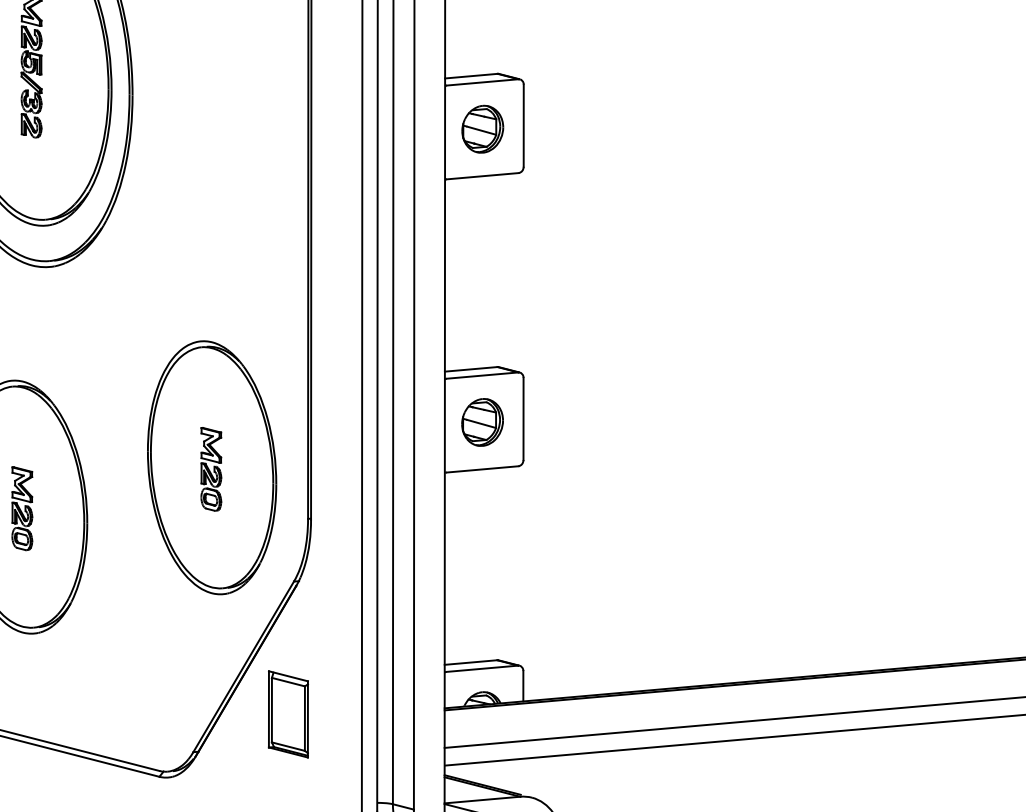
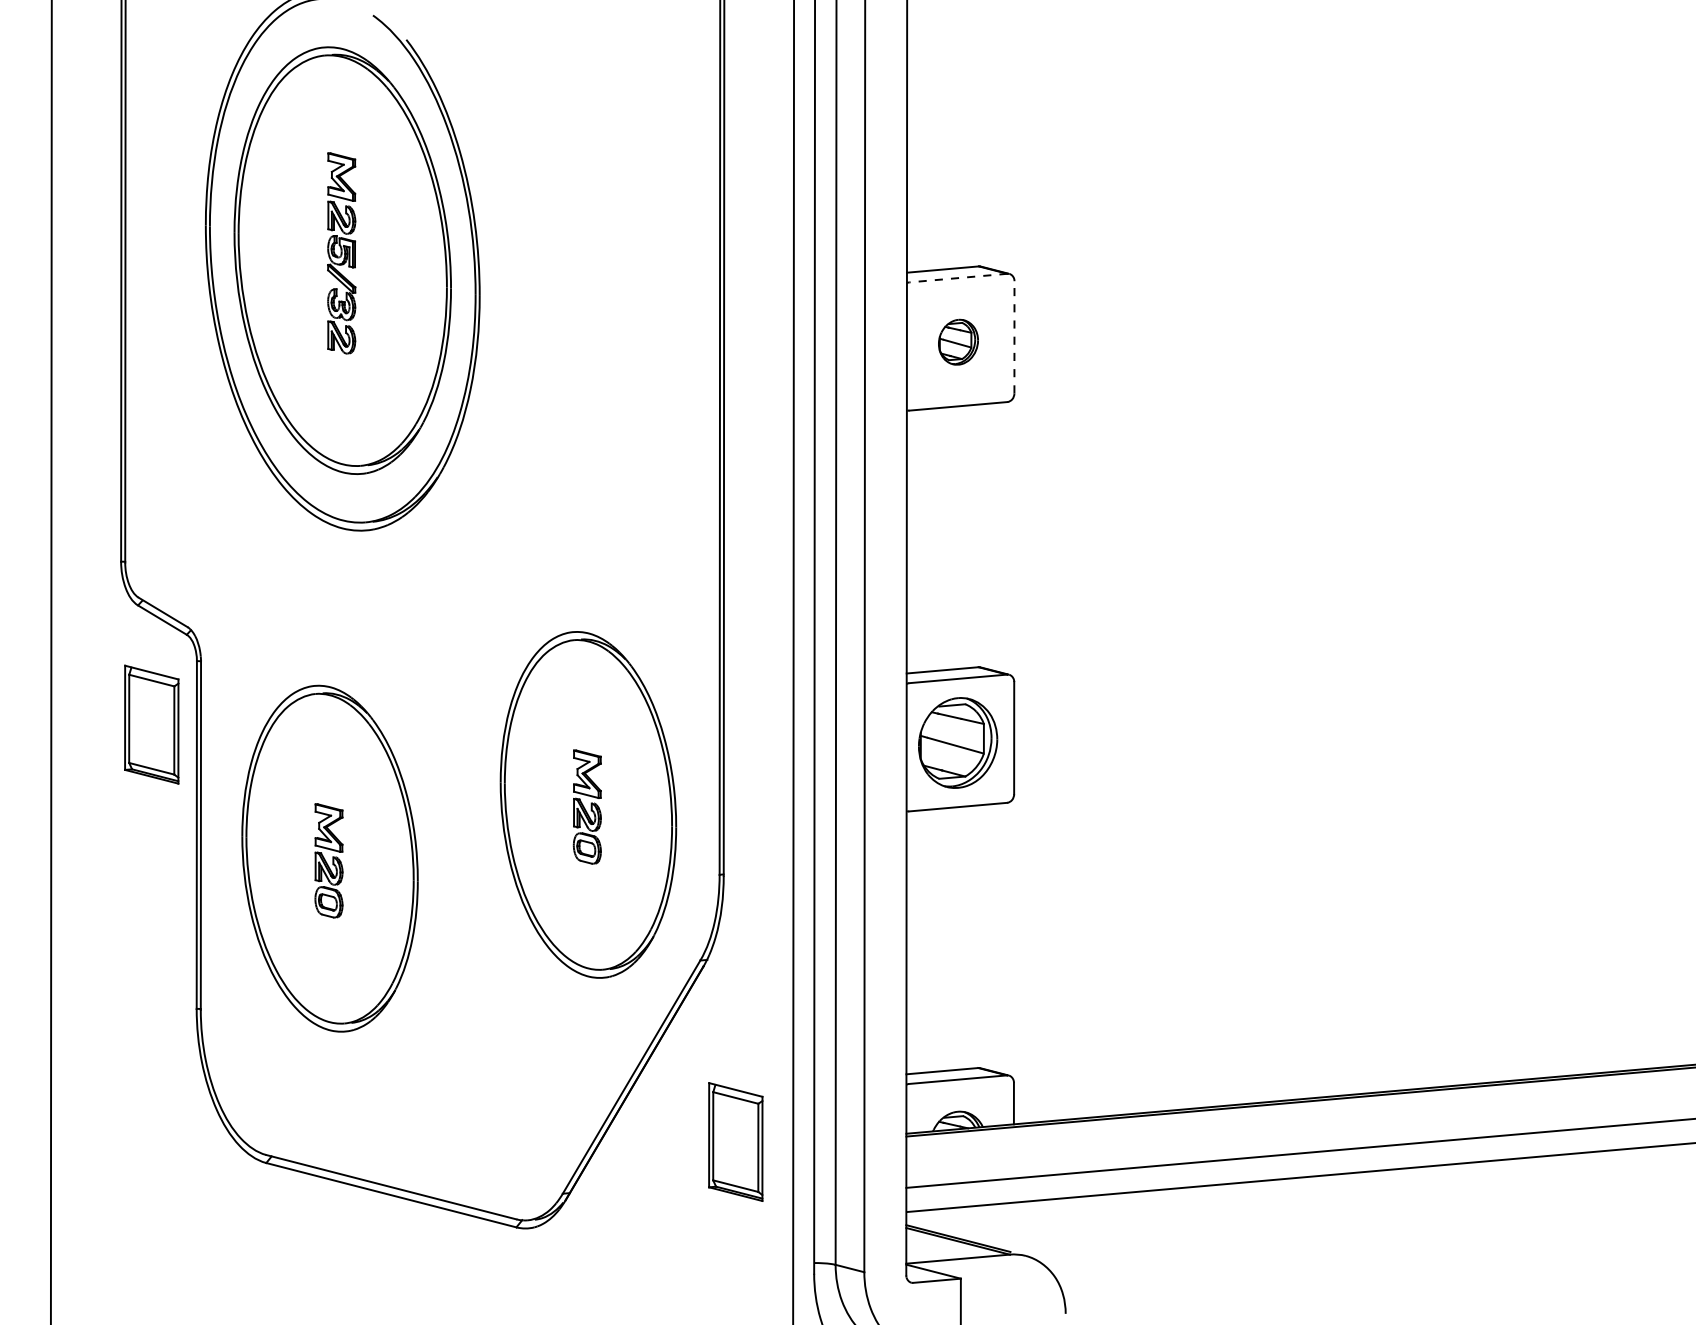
line: (482, 82) -> (958, 278), solid -> dashed
line: (523, 125) -> (1014, 336), solid -> dashed
part: (482, 129) -> (958, 342), size x0.7
part: (482, 422) -> (958, 742), size x1.4
part: (288, 713) -> (735, 1141), moved

